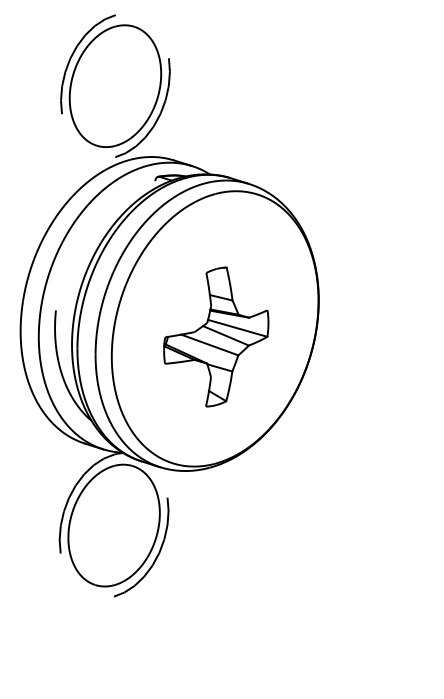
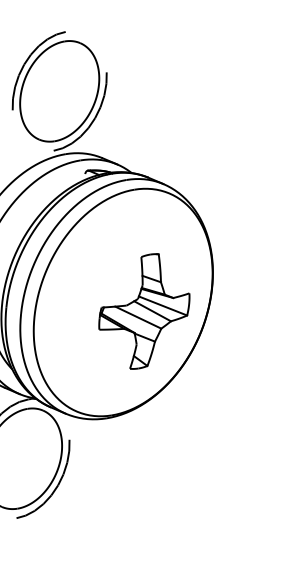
part: (216, 336) -> (144, 311), moved

